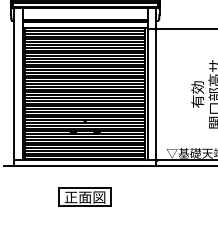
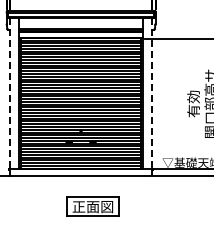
line: (14, 84) -> (10, 94), solid -> dashed
line: (156, 84) -> (152, 94), solid -> dashed
part: (84, 196) -> (92, 206), moved

